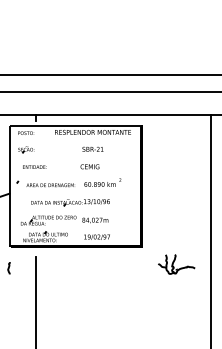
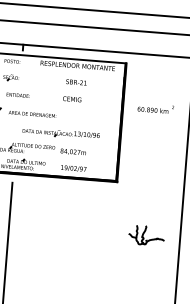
text: (102, 182) -> (155, 108), moved
part: (70, 202) -> (61, 133), moved
part: (176, 264) -> (146, 235), moved

